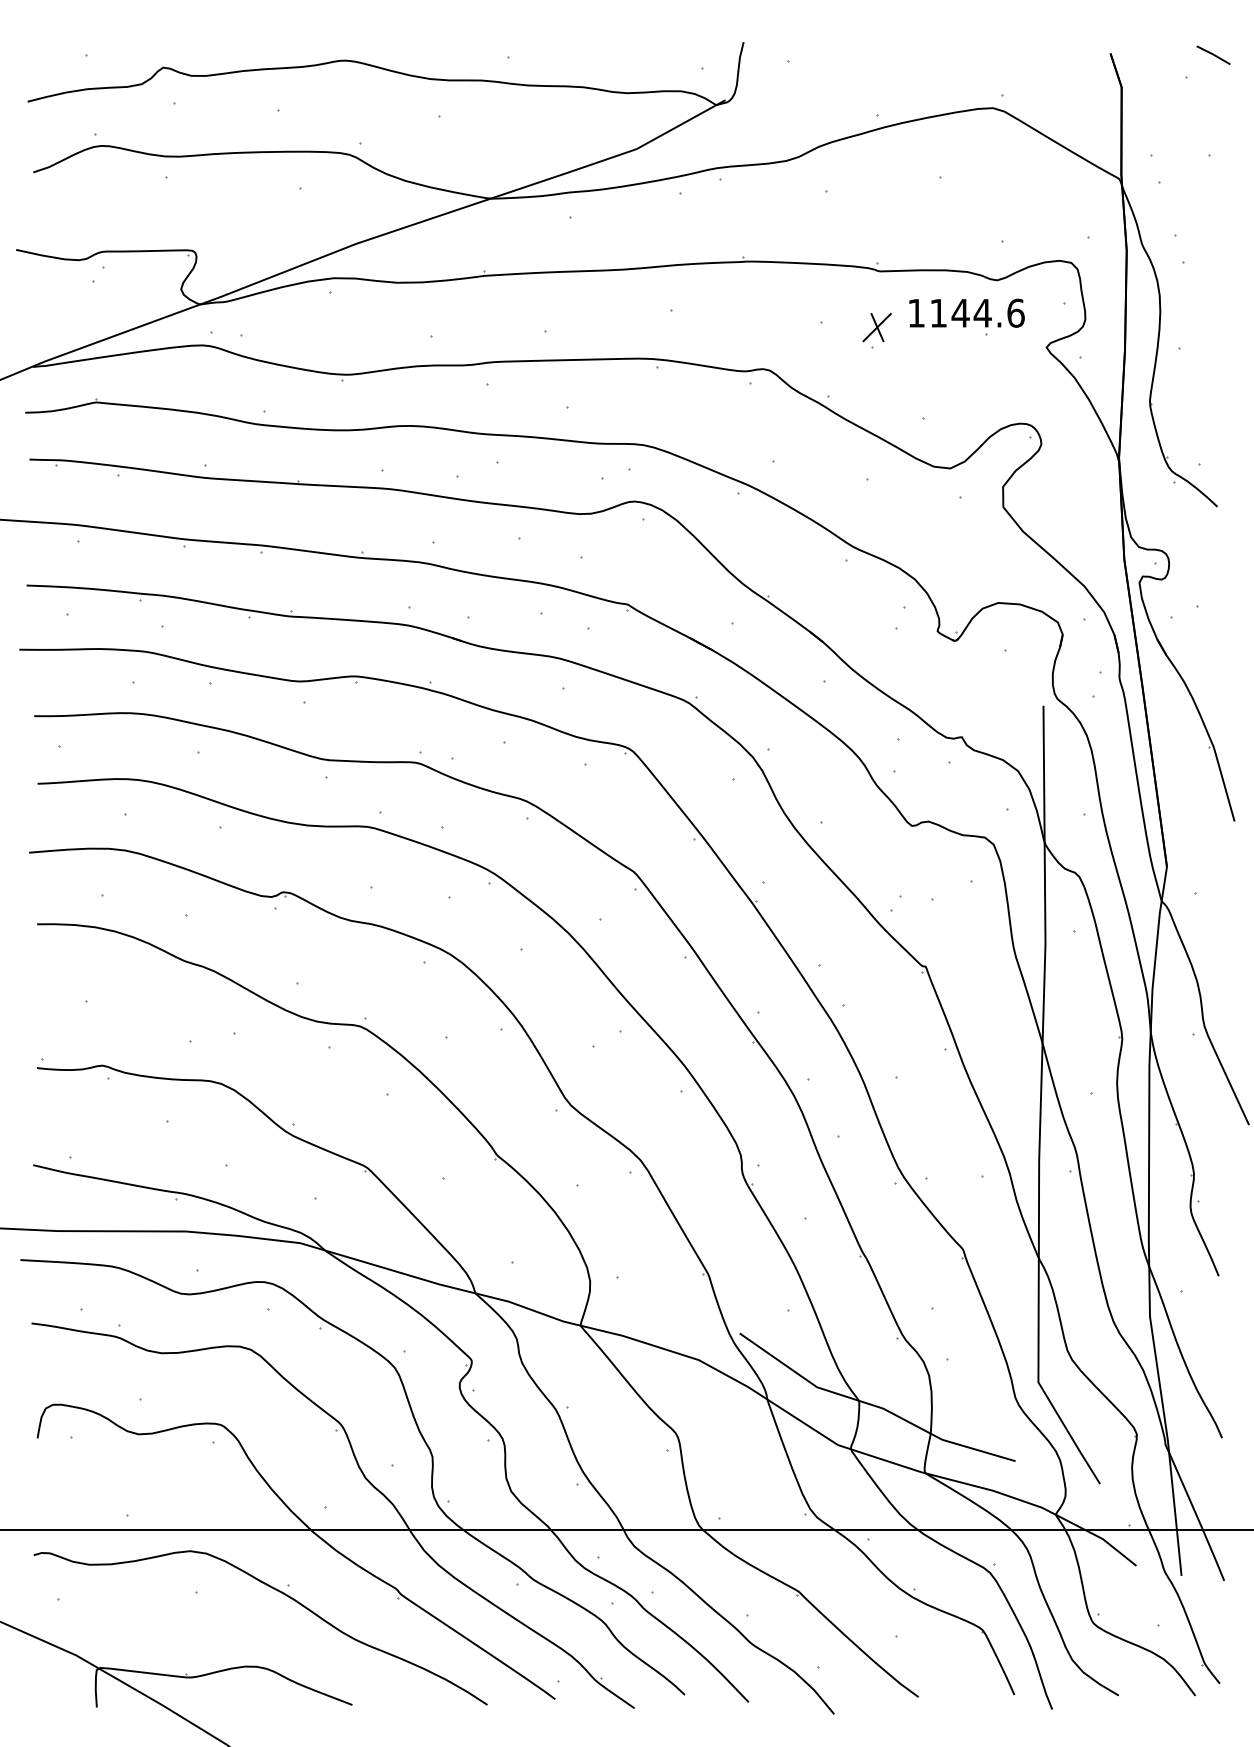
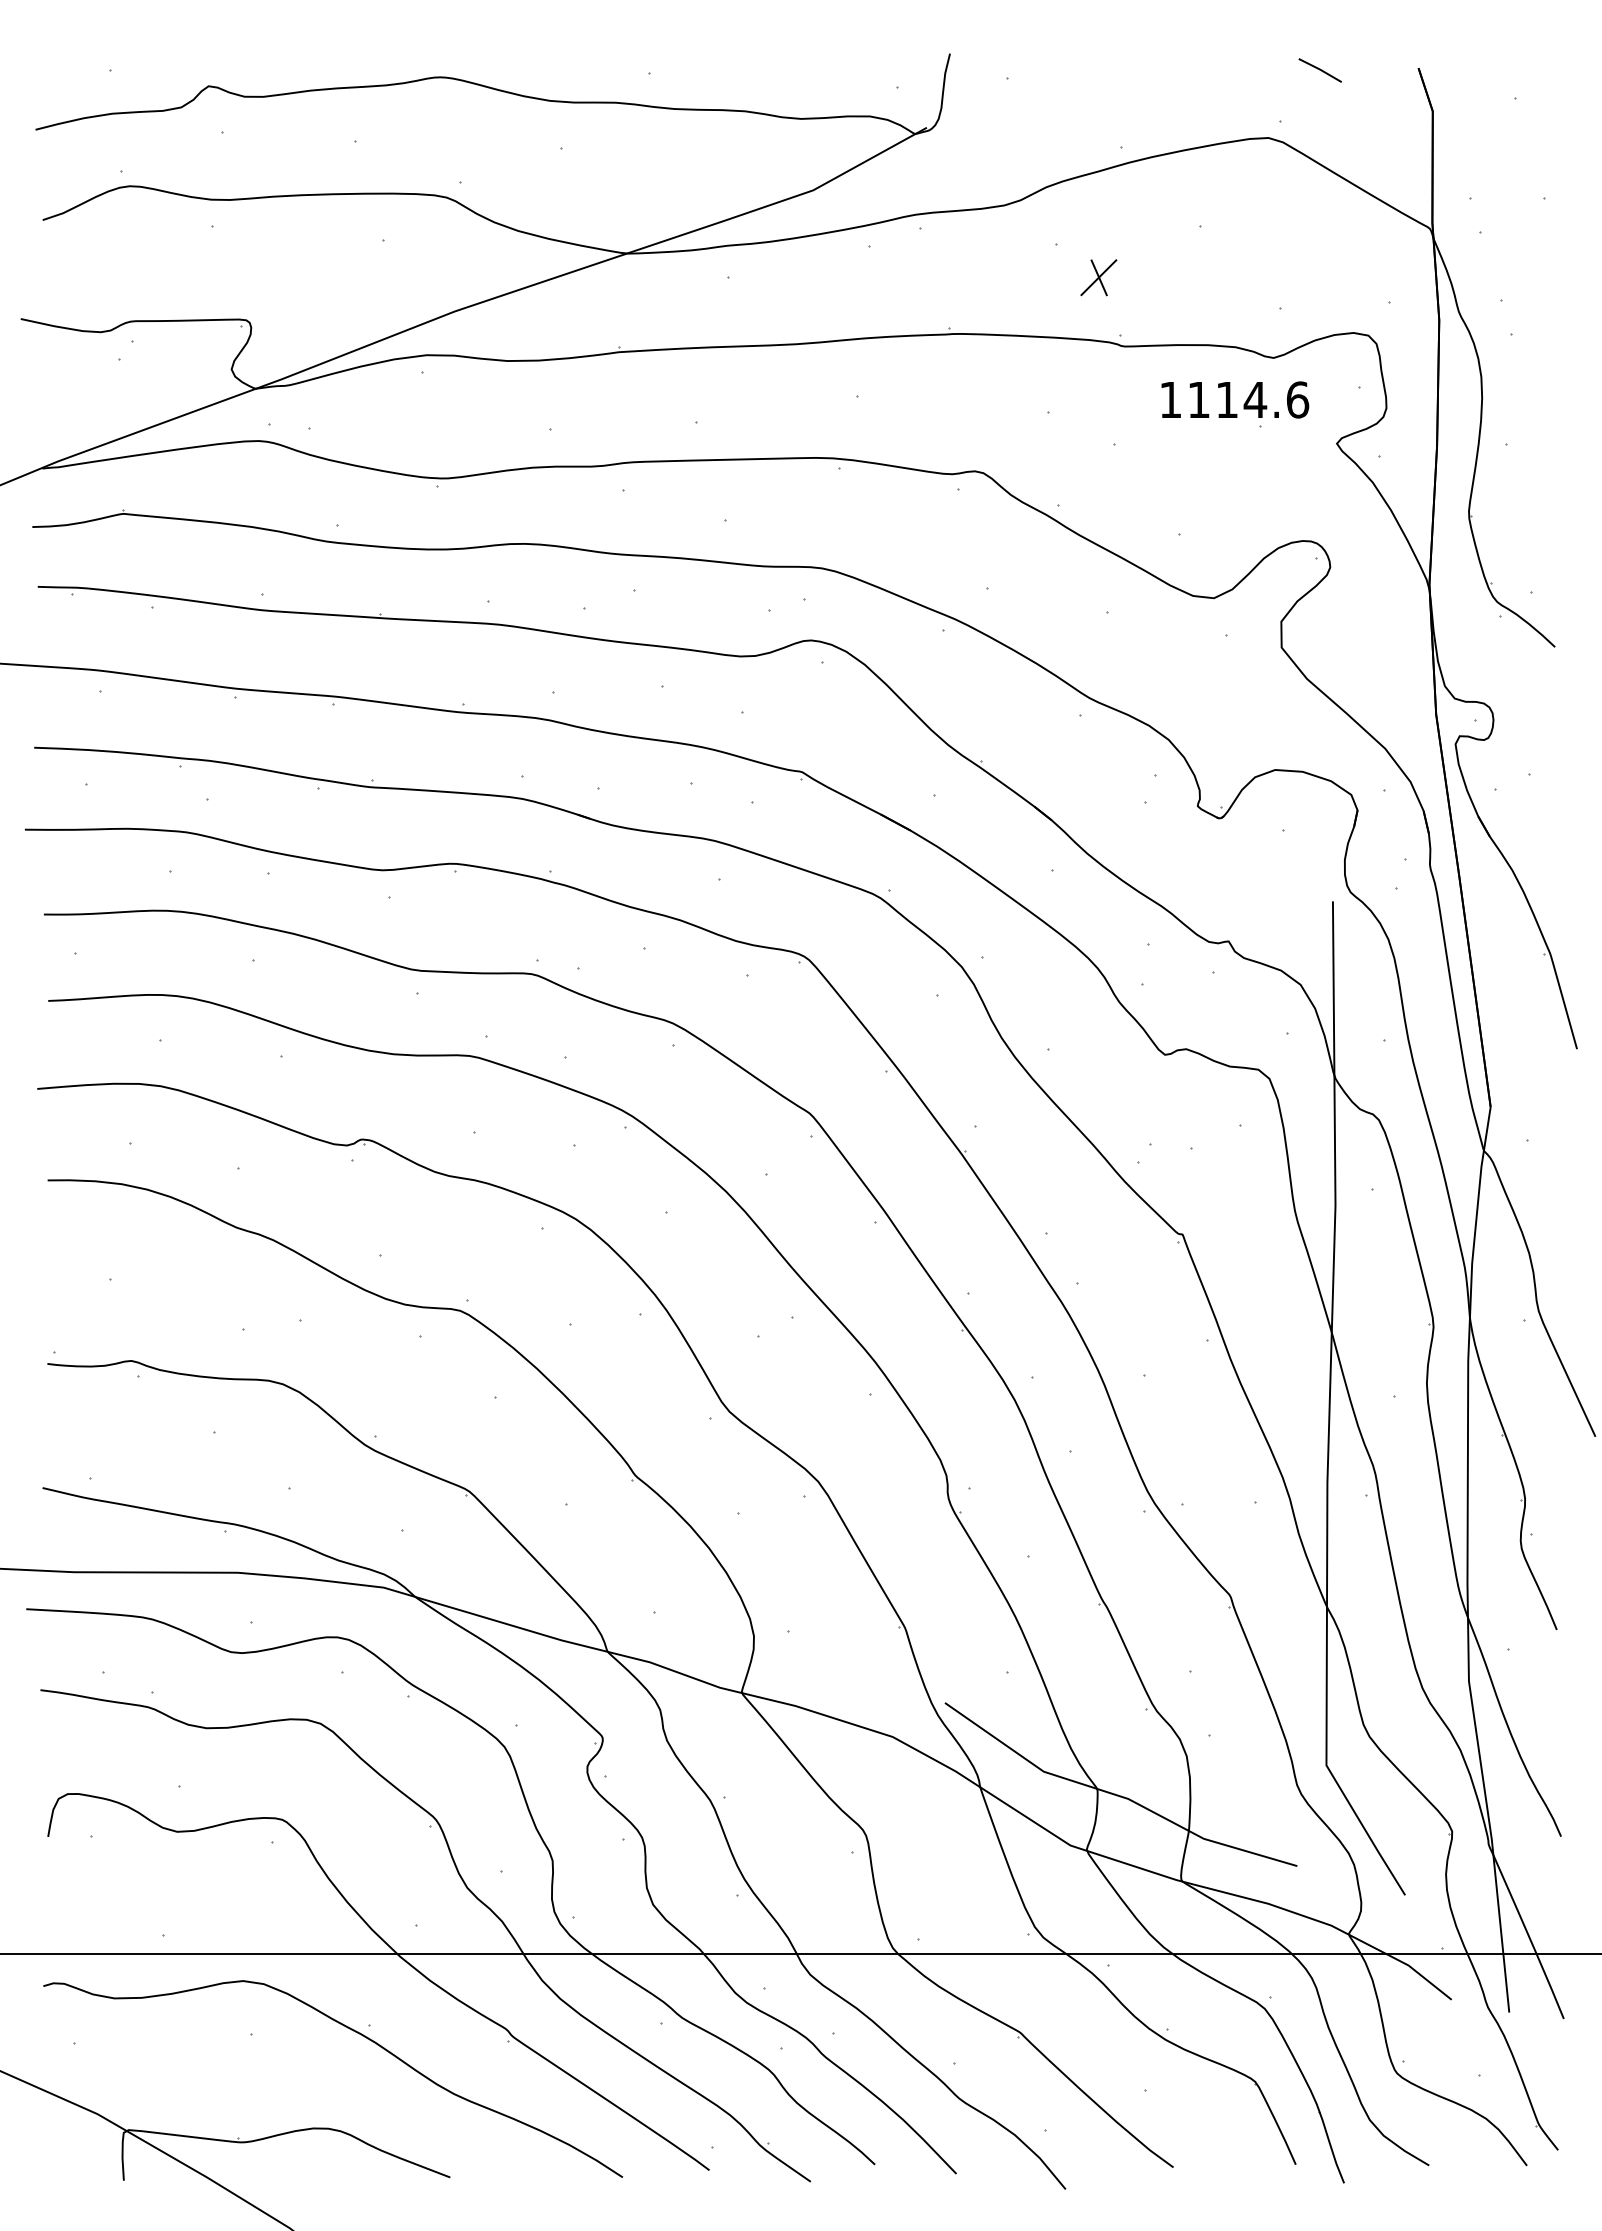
line: (1213, 54) -> (1320, 69), moved
text: (960, 313) -> (1226, 400), 1144.6 -> 1114.6
part: (876, 327) -> (1097, 277), moved

